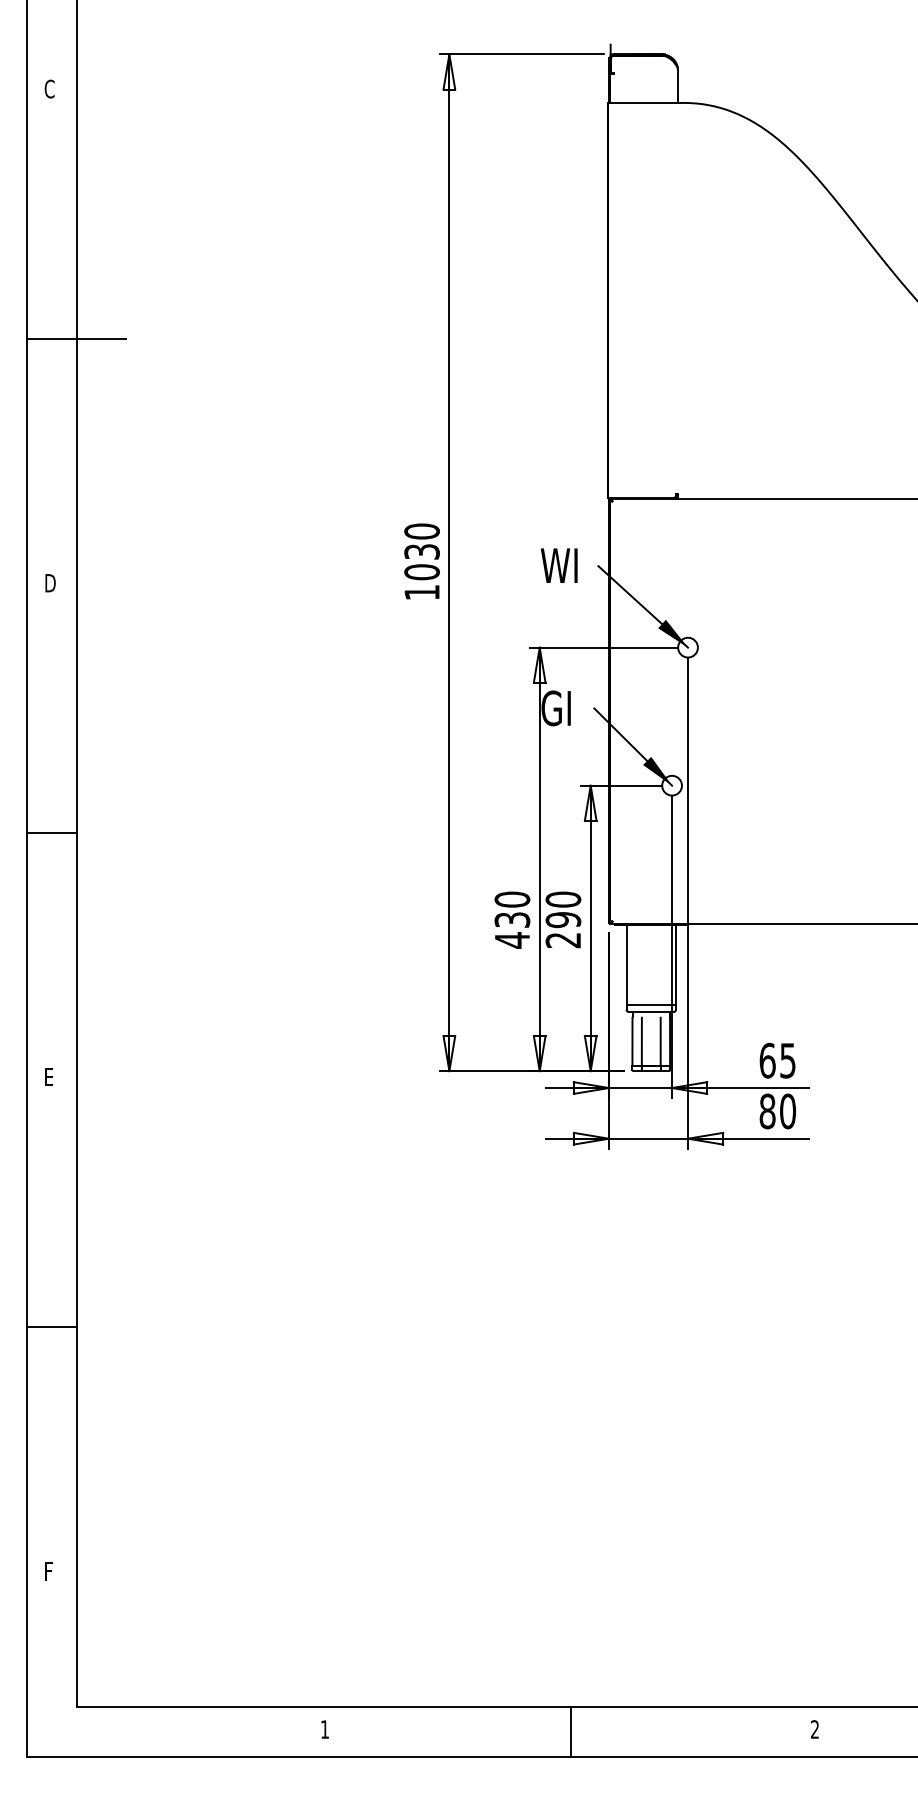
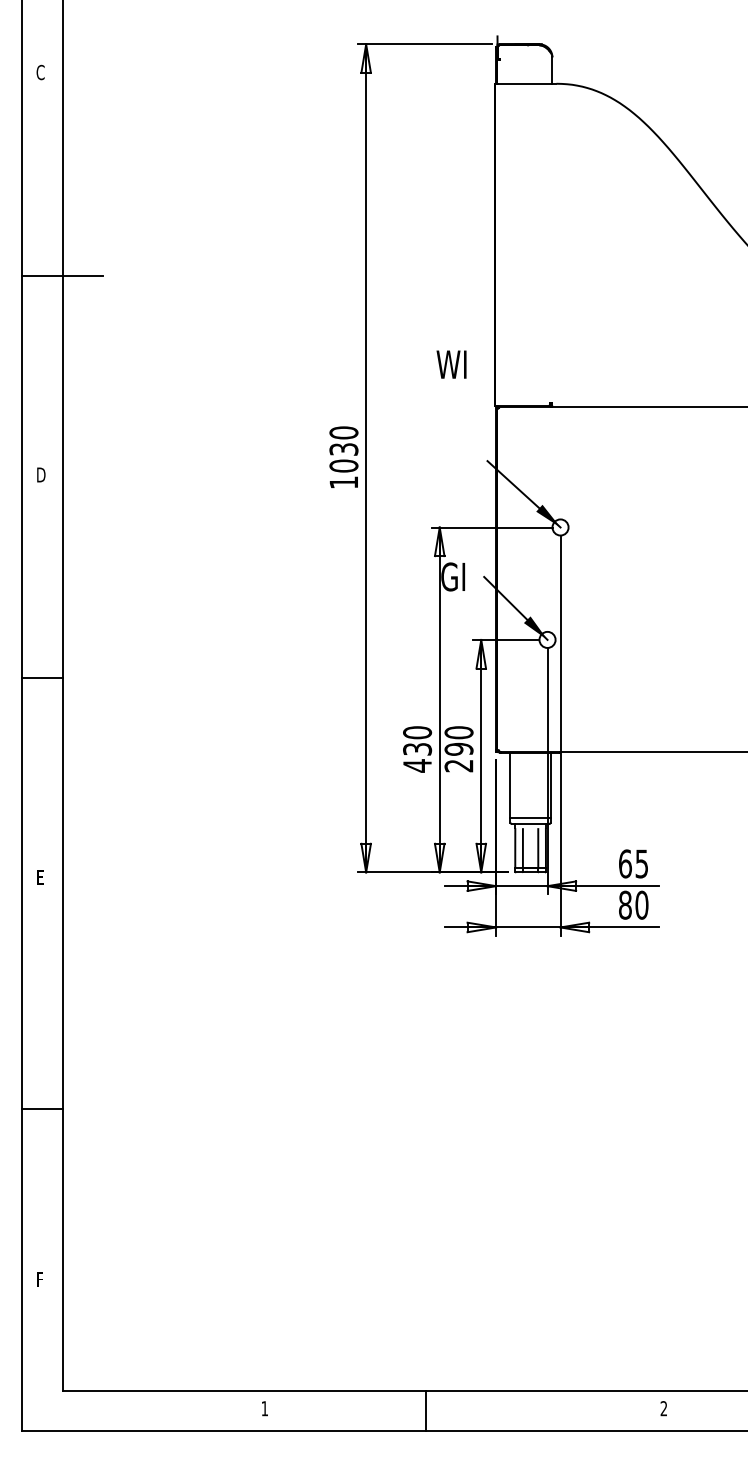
text: (559, 565) -> (451, 364), moved
line: (51, 1326) -> (42, 1108), moved
line: (570, 1731) -> (425, 1410), moved

